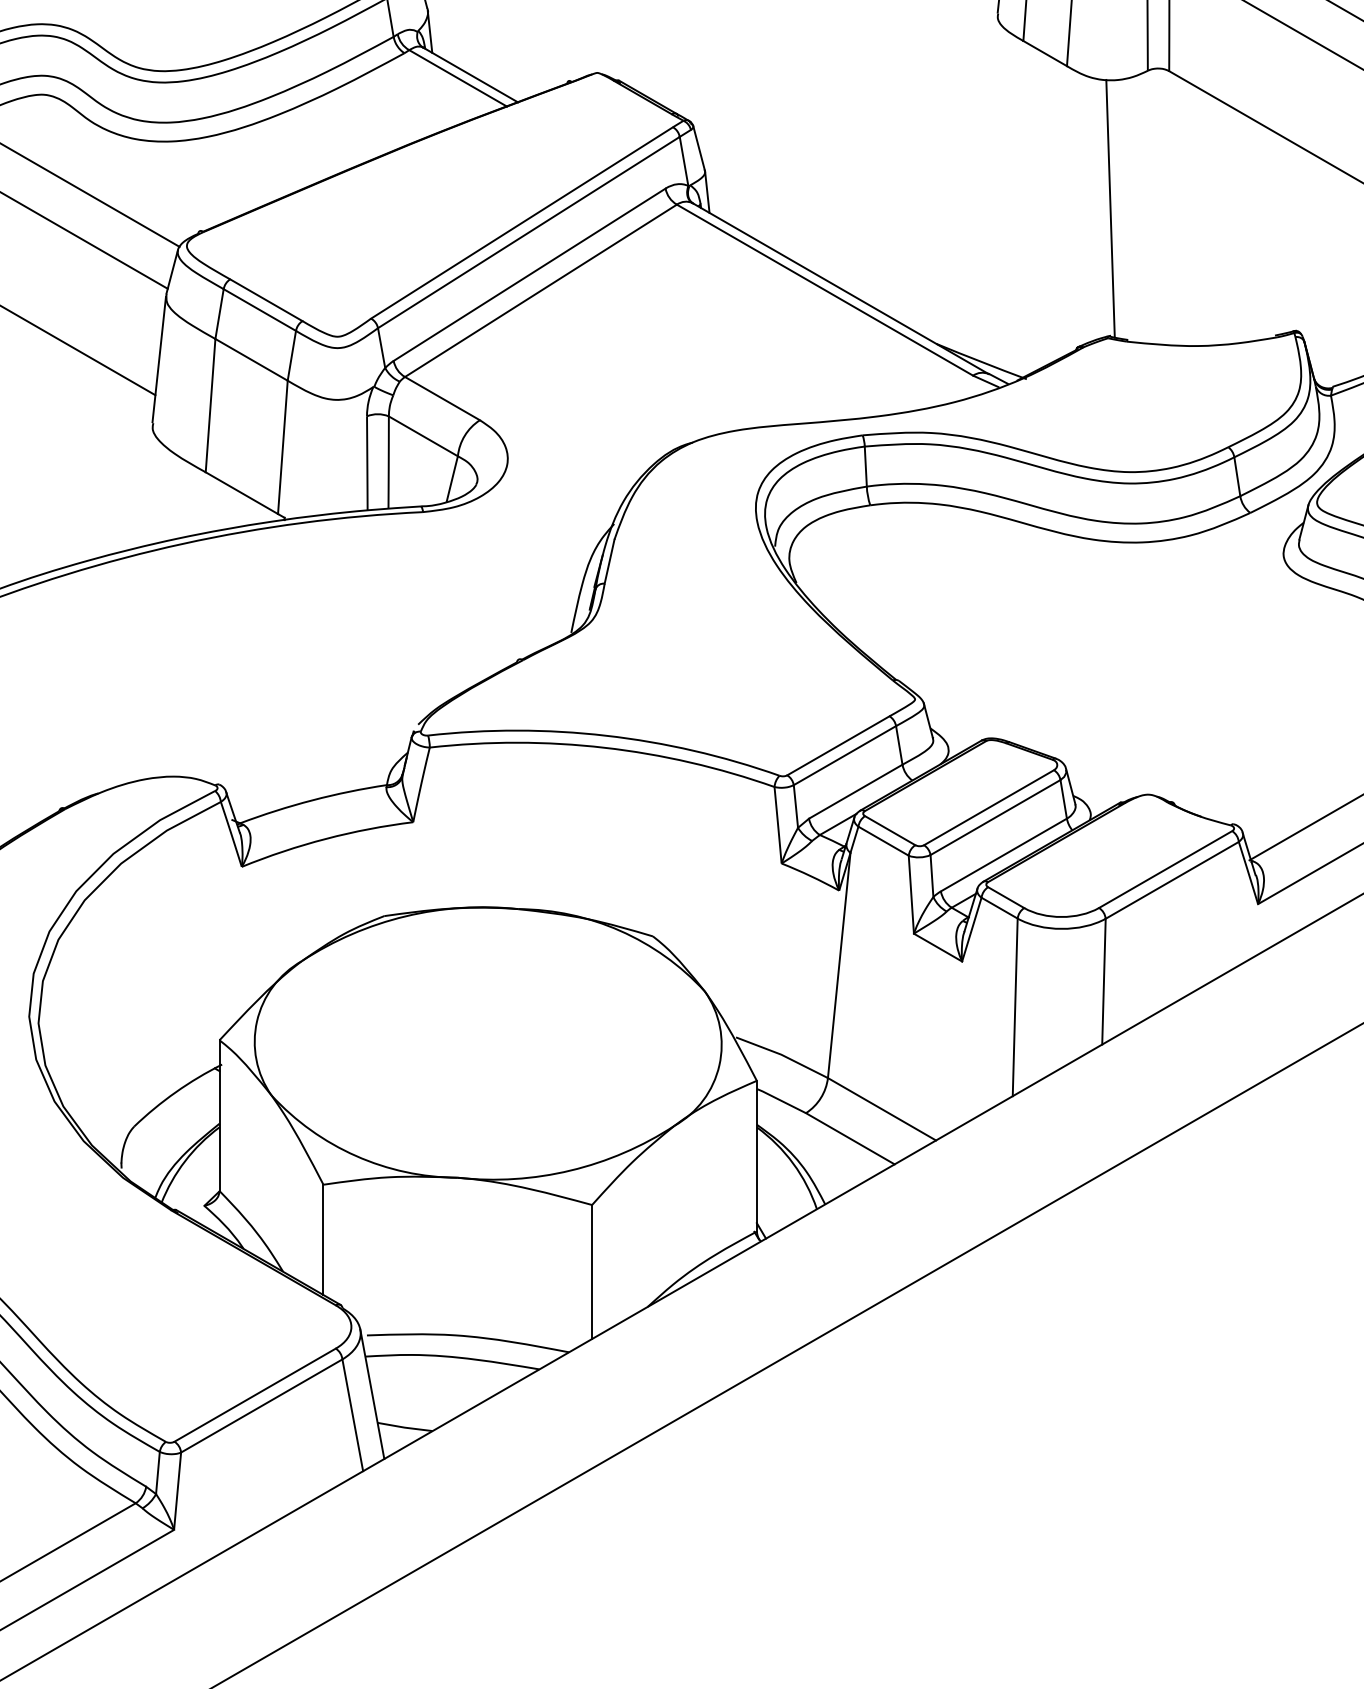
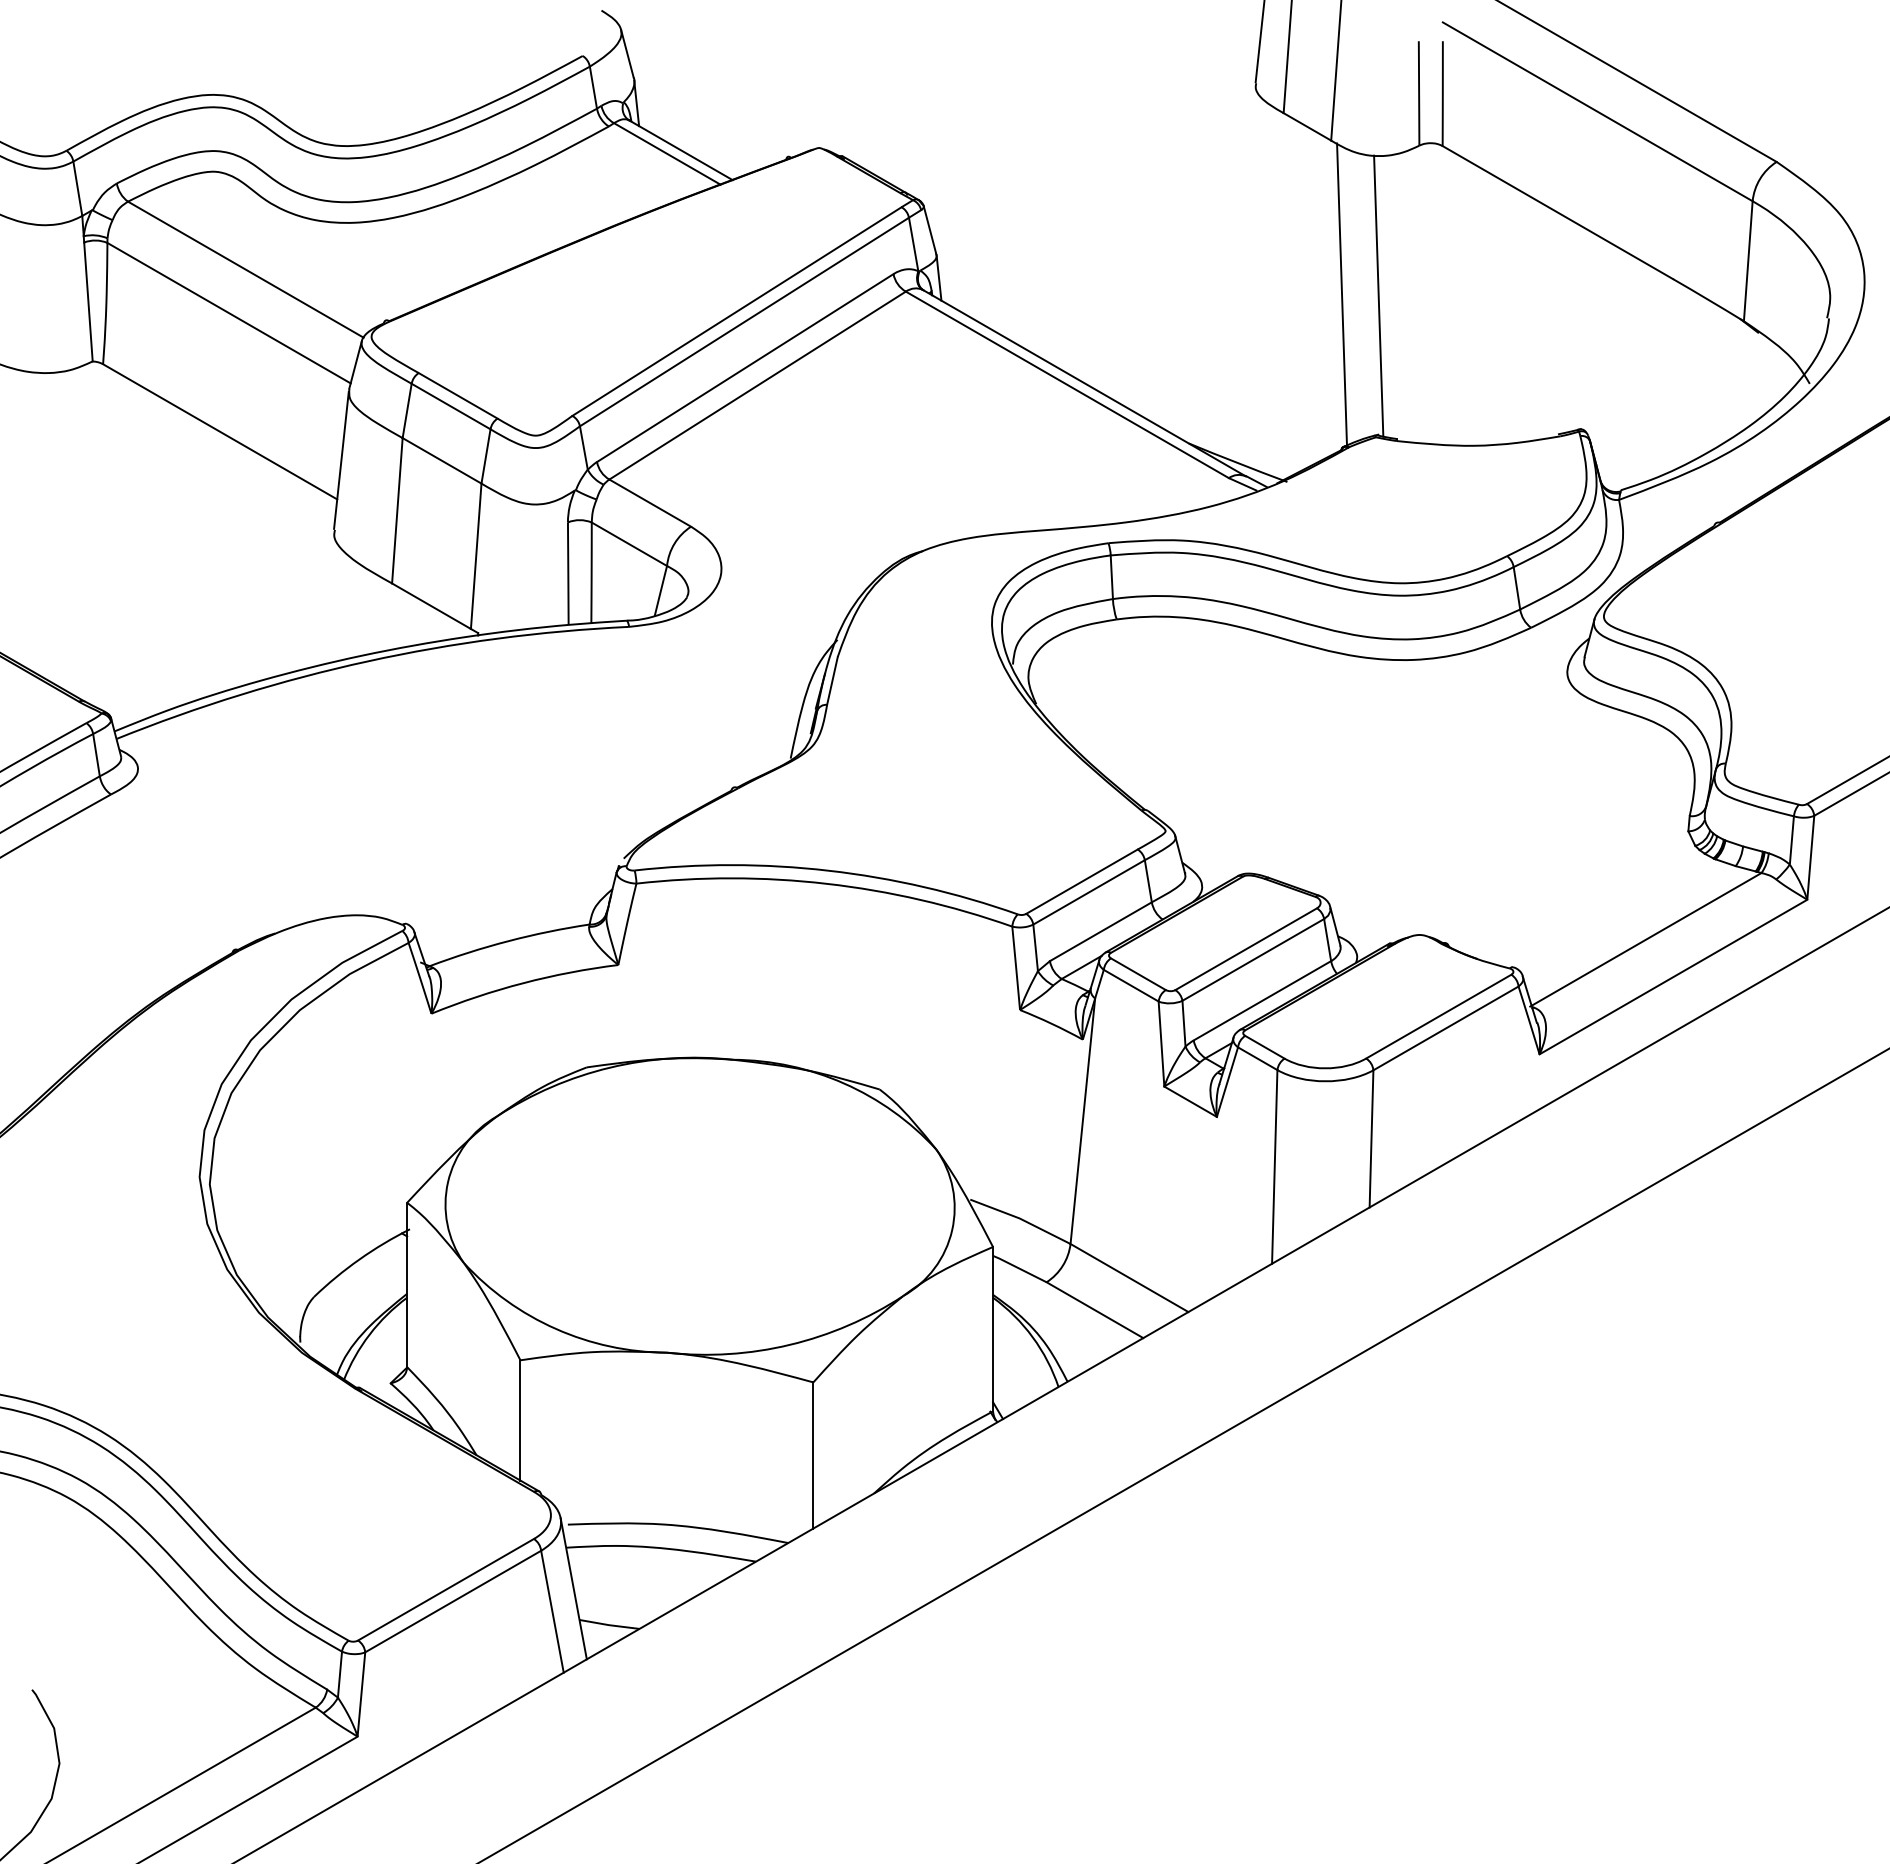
line: (1076, 207) -> (1341, 294), added

